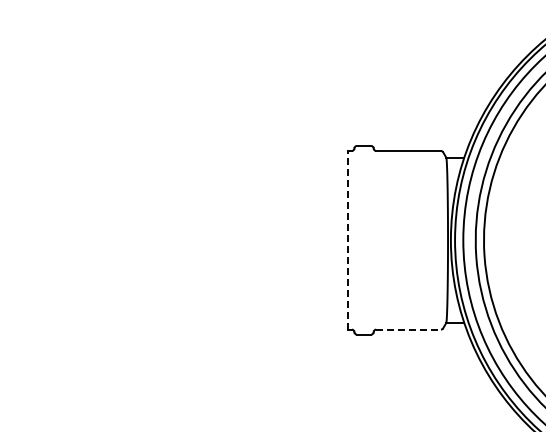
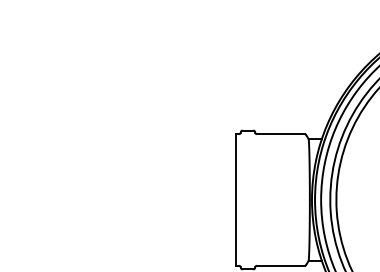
line: (347, 239) -> (235, 199), dashed -> solid
line: (409, 329) -> (281, 265), dashed -> solid

